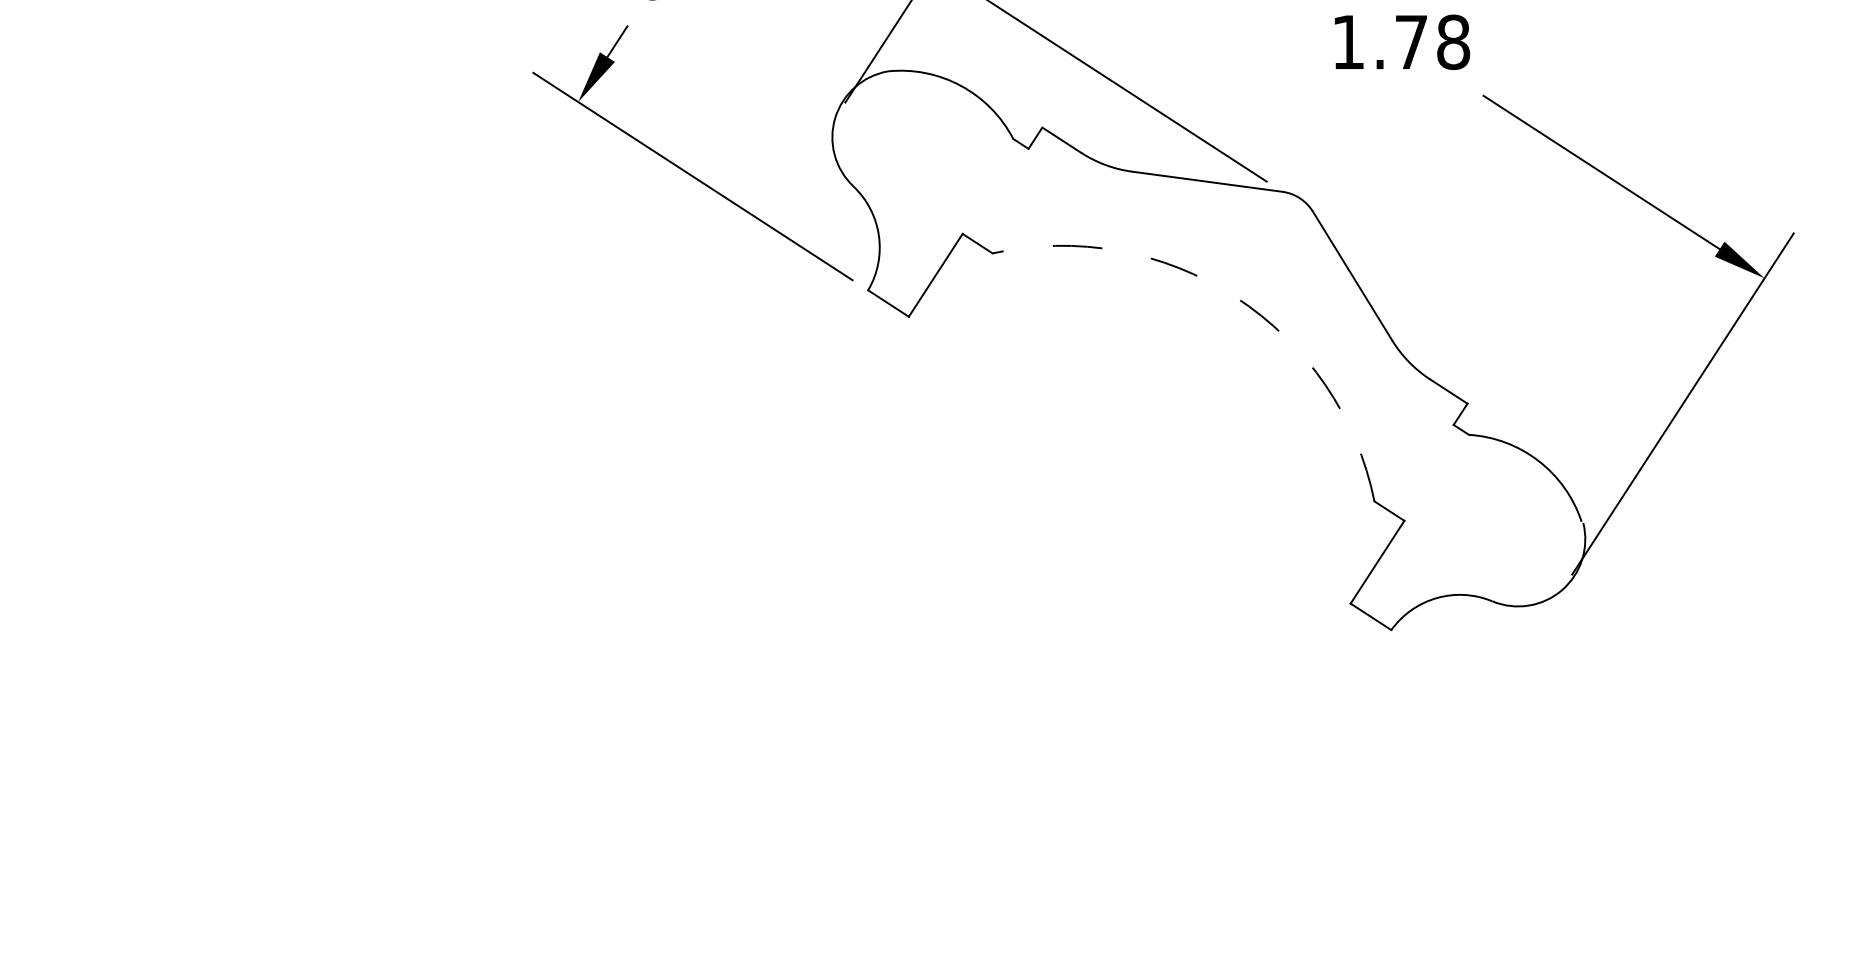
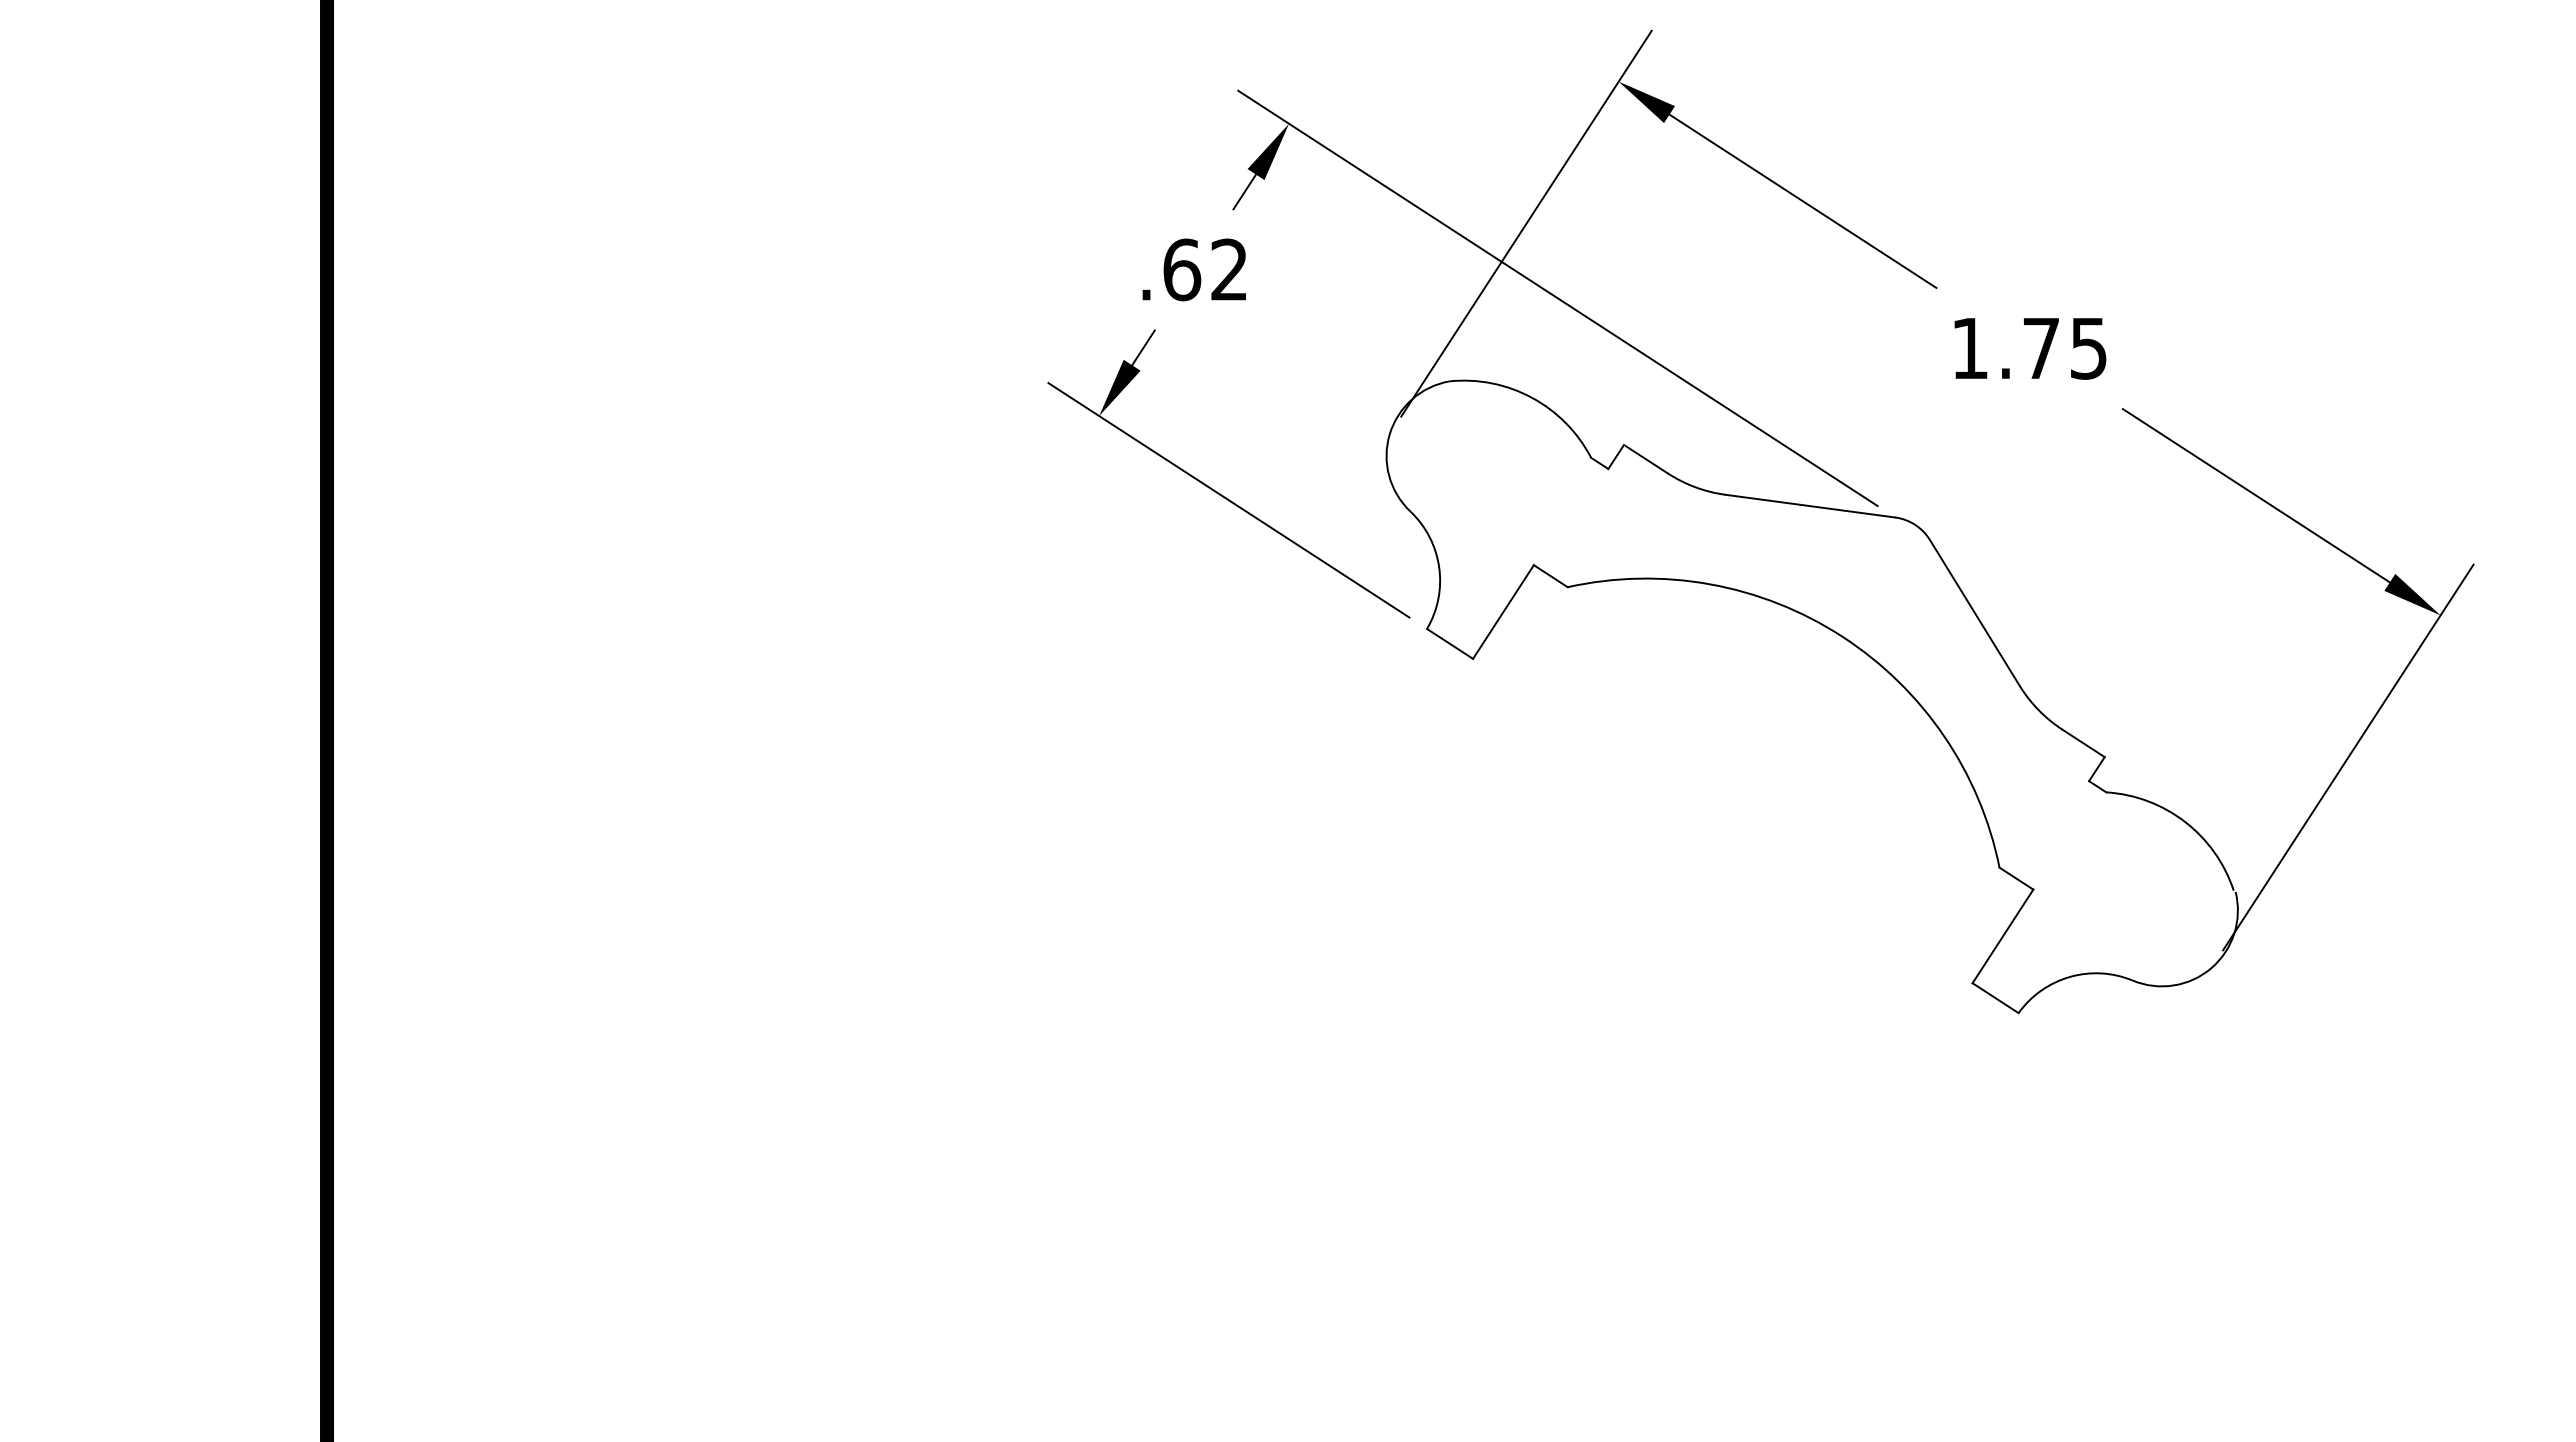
text: (1453, 42) -> (2088, 348), 1.78 -> 1.75
arc: (1235, 297) -> (1842, 636), dashed -> solid

